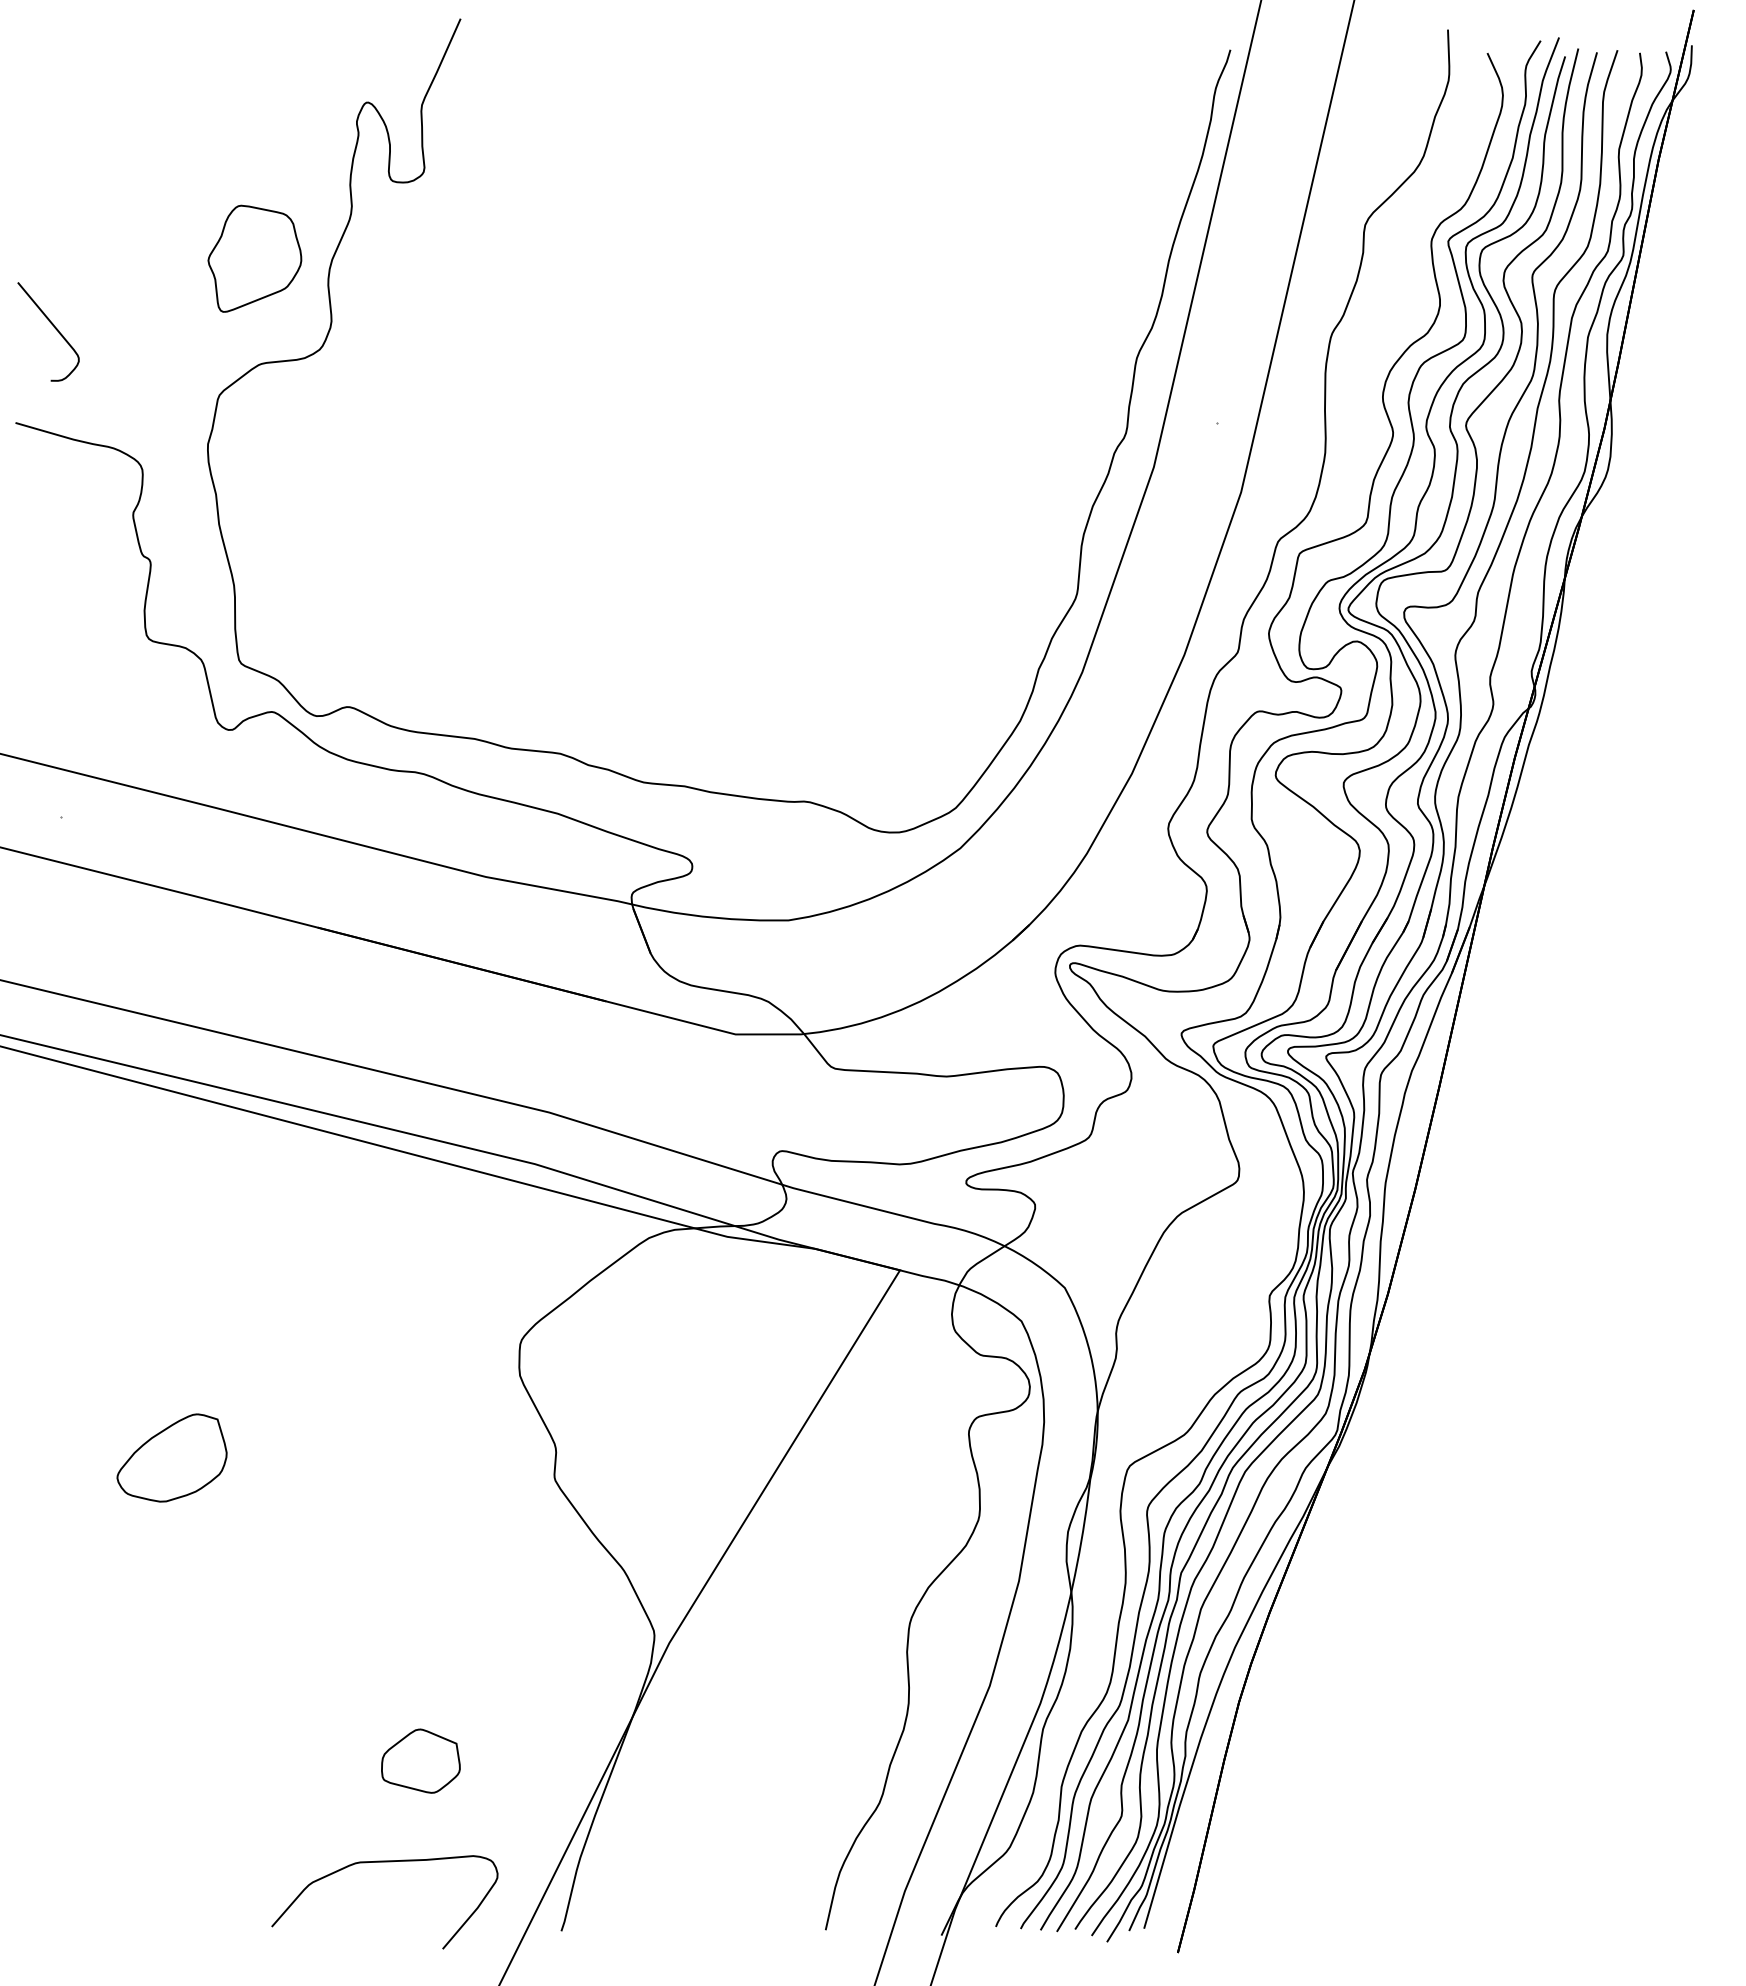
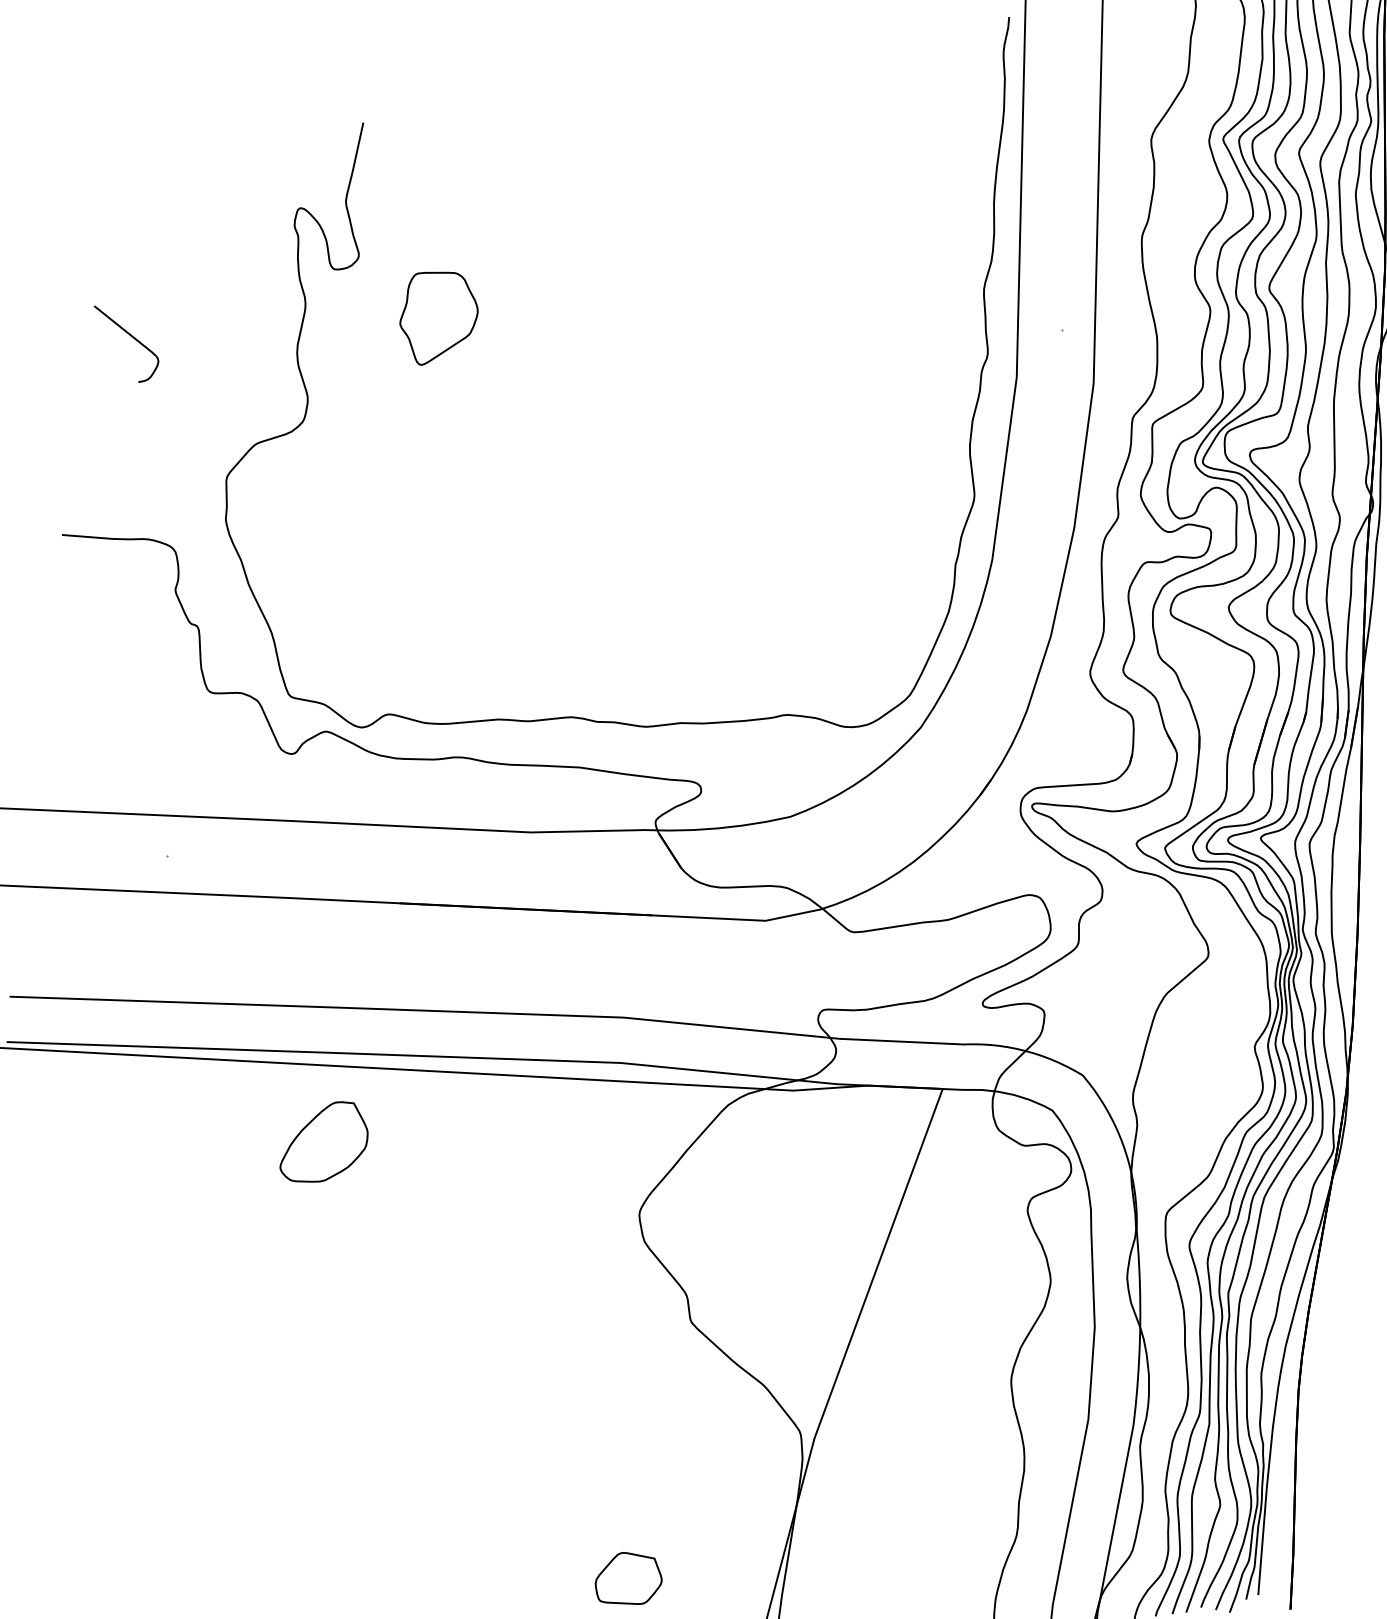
part: (254, 258) -> (438, 315), moved
curve: (54, 328) -> (132, 338), moved
part: (171, 1457) -> (322, 1142), moved

